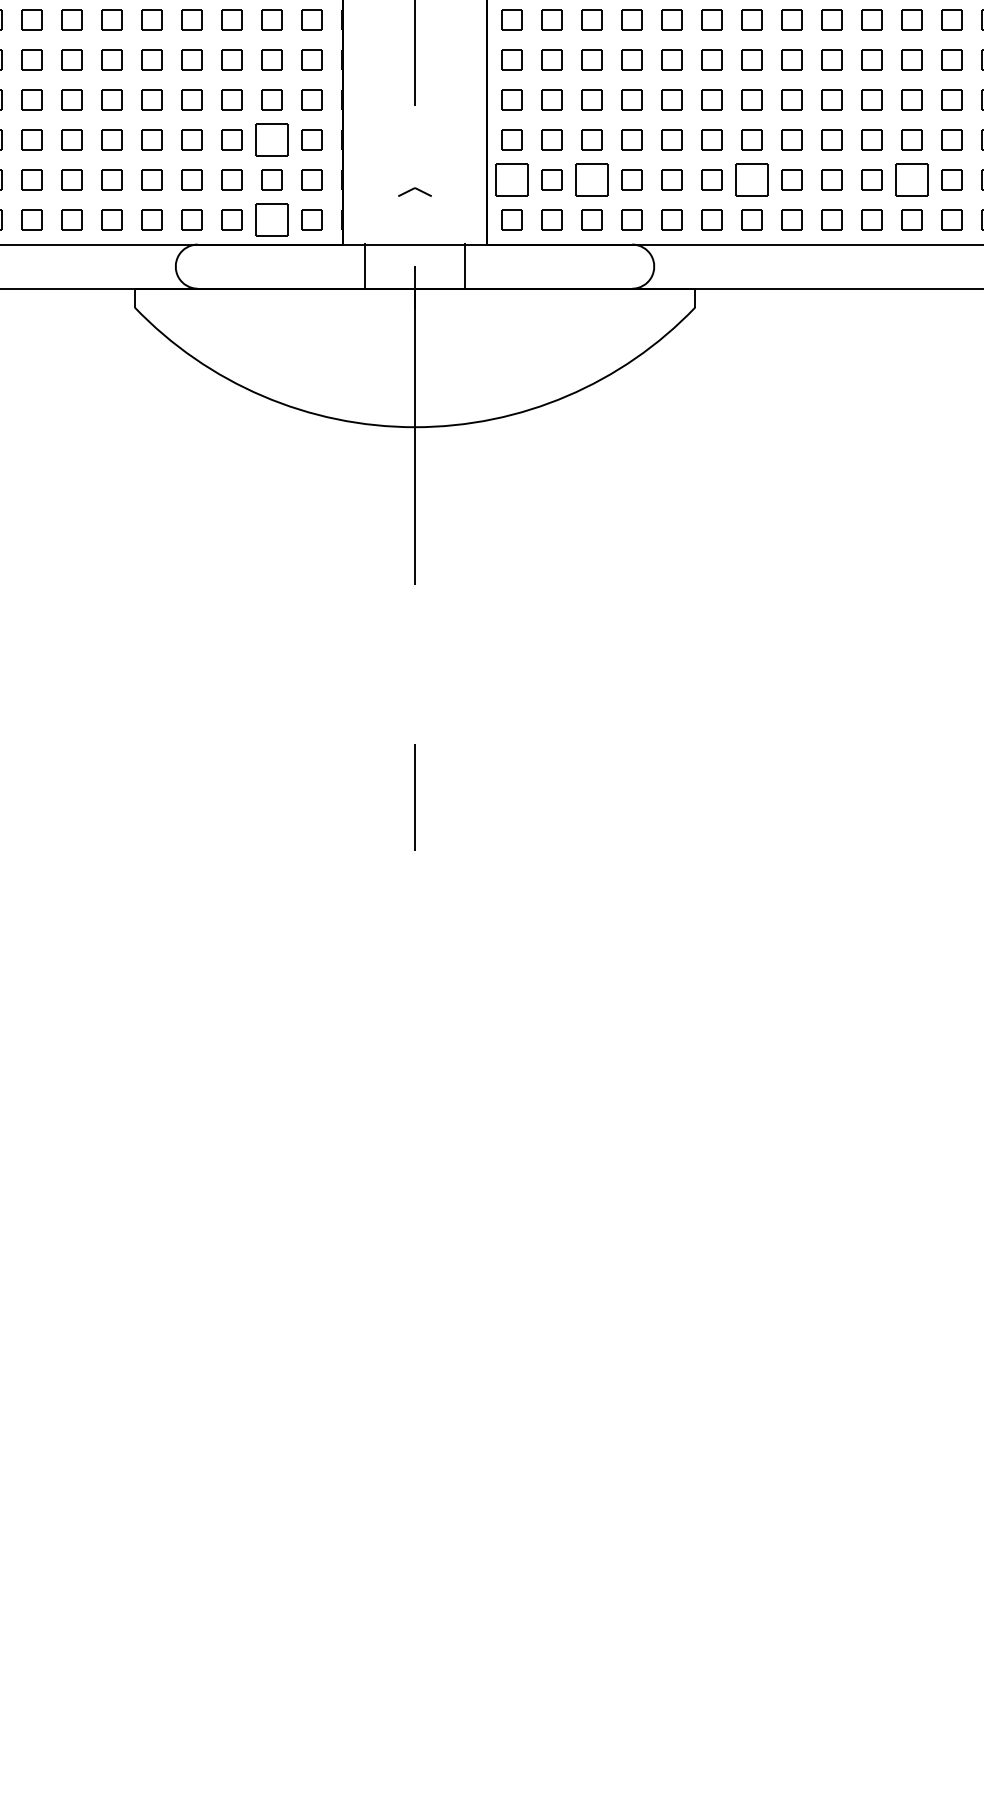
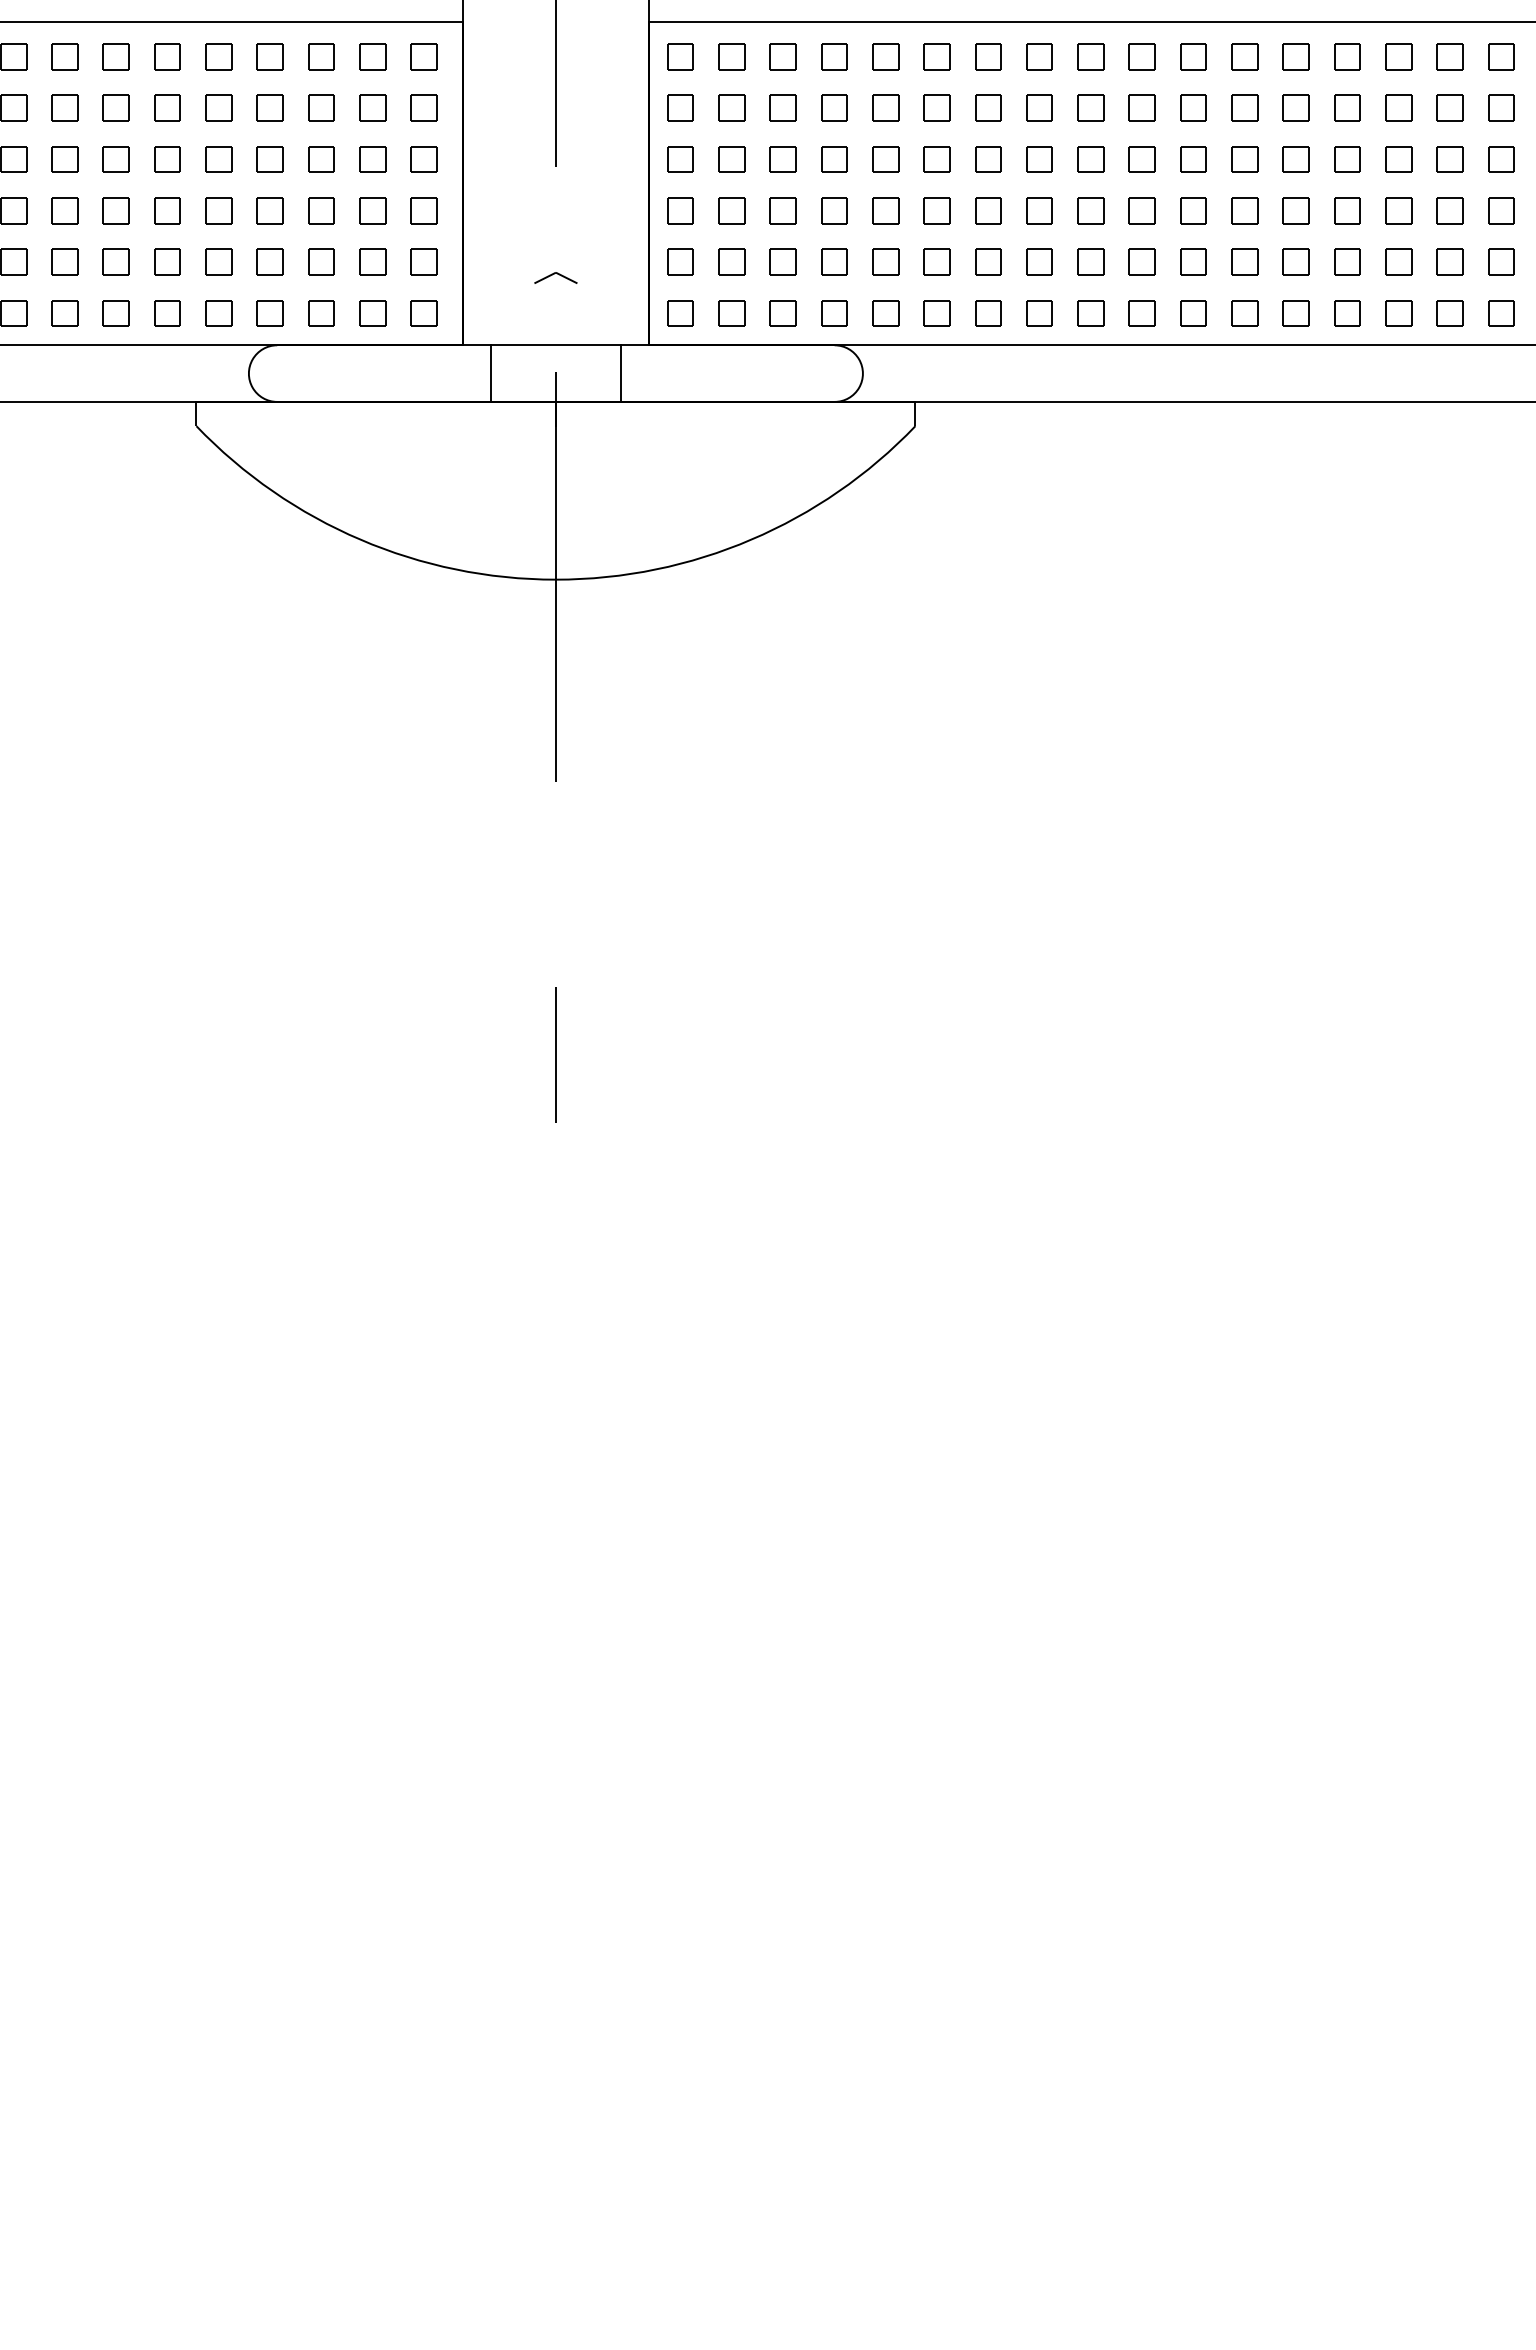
part: (272, 139) -> (372, 210), size x0.62
part: (512, 179) -> (680, 261), size x0.62
part: (591, 179) -> (782, 261), size x0.62
part: (752, 179) -> (988, 261), size x0.62
part: (911, 179) -> (1193, 261), size x0.62
part: (272, 219) -> (372, 313), size x0.62

